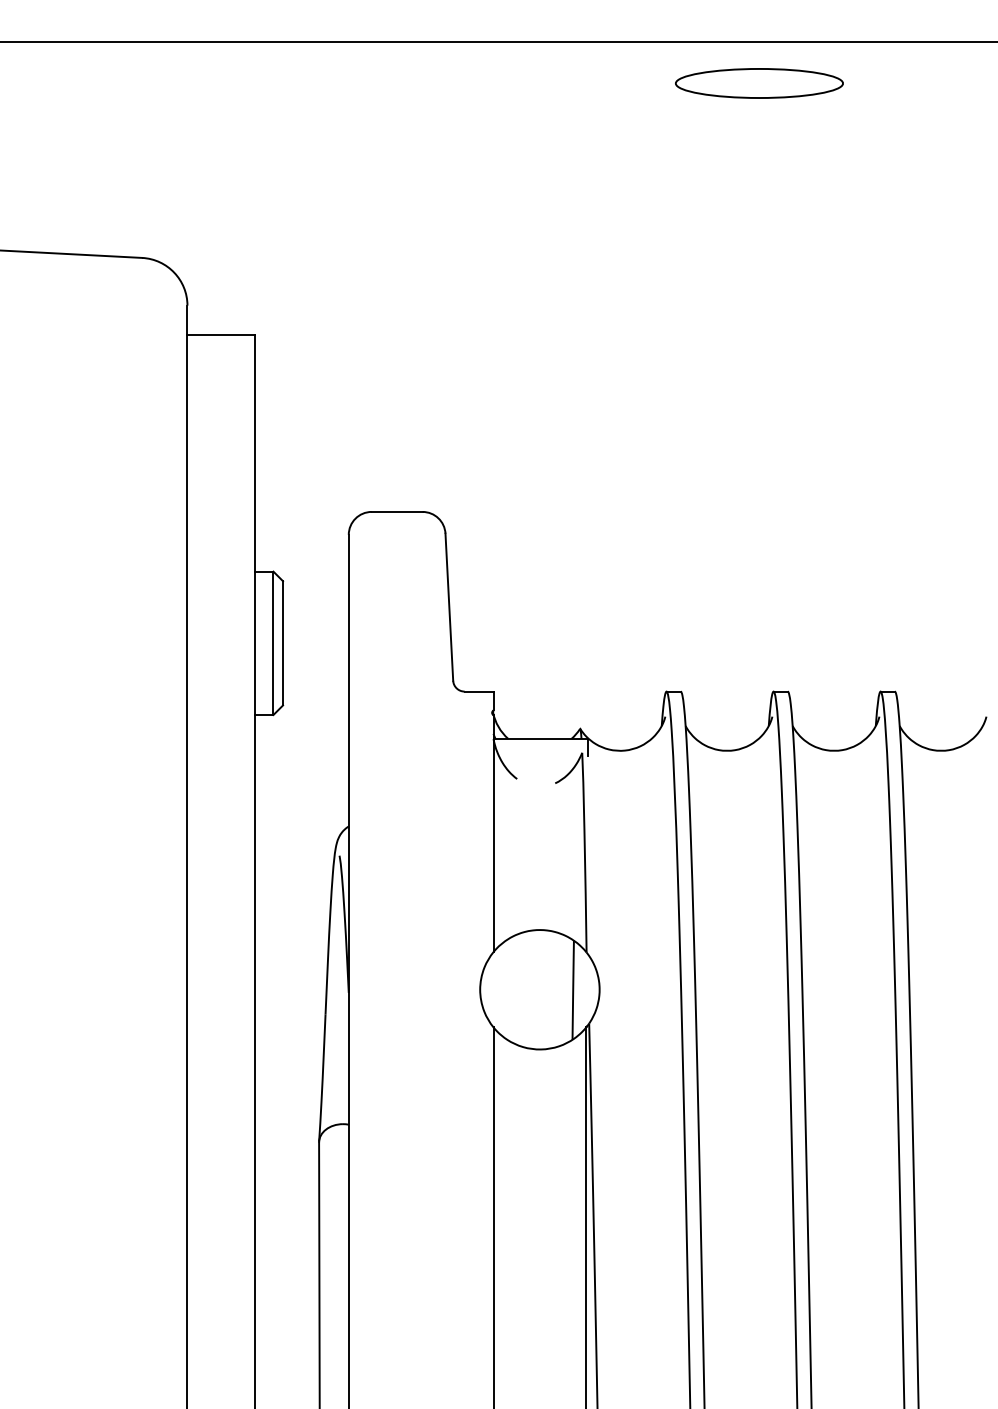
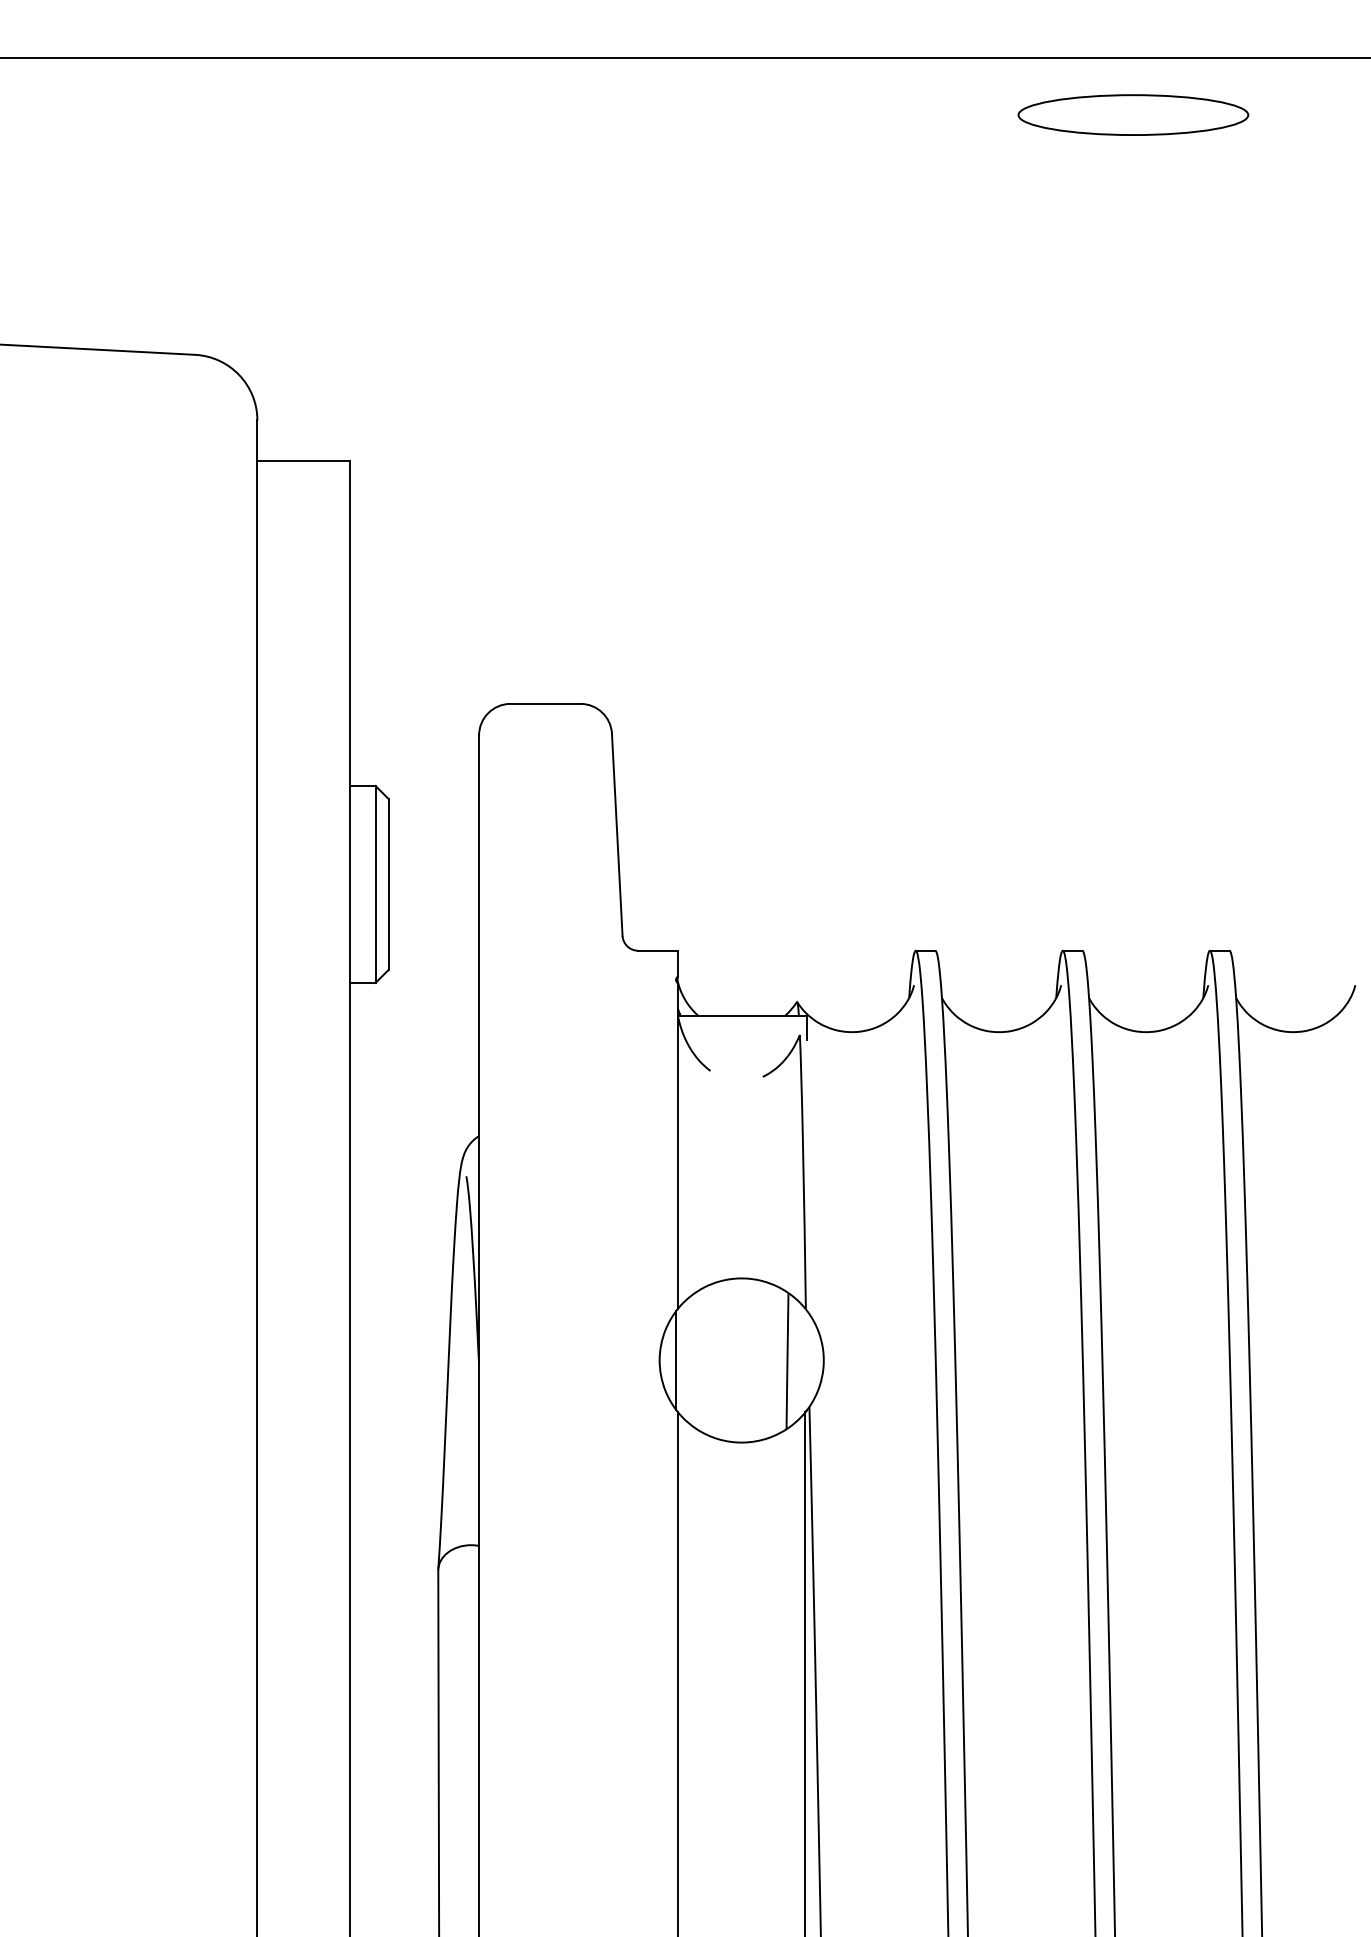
part: (759, 83) -> (1133, 114), moved
line: (492, 989) -> (676, 1360), added

